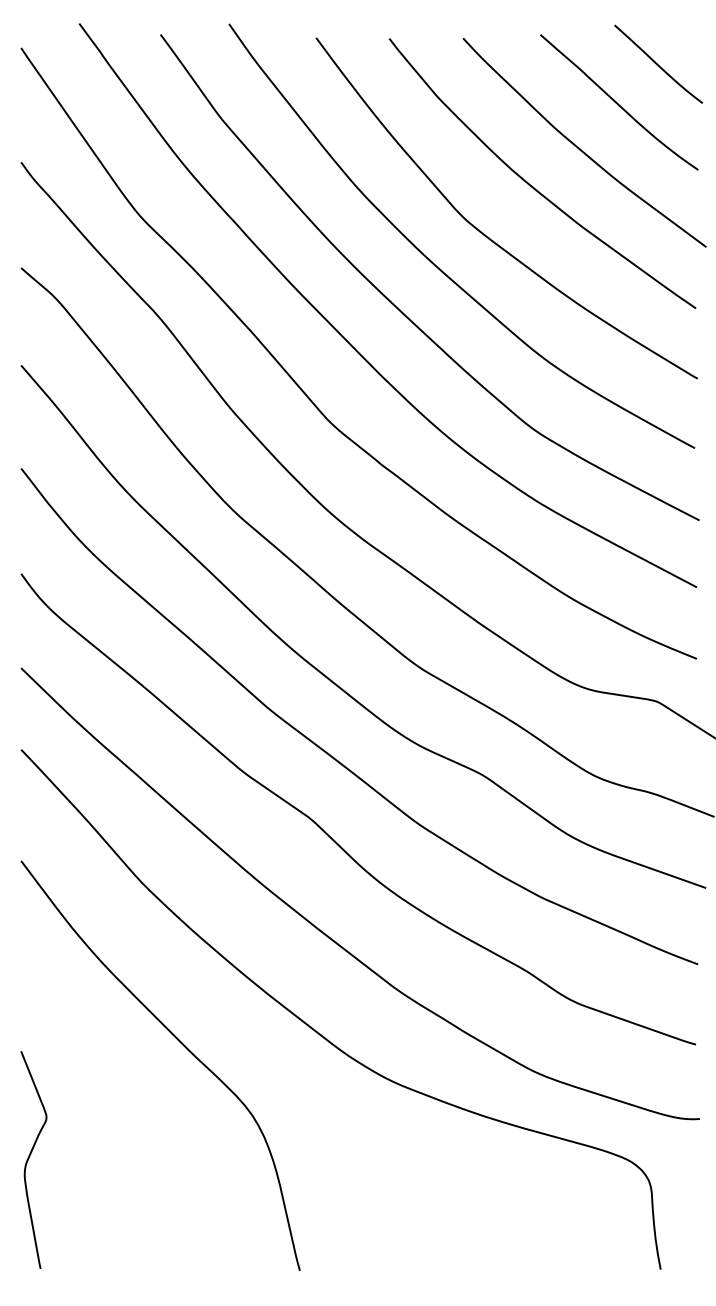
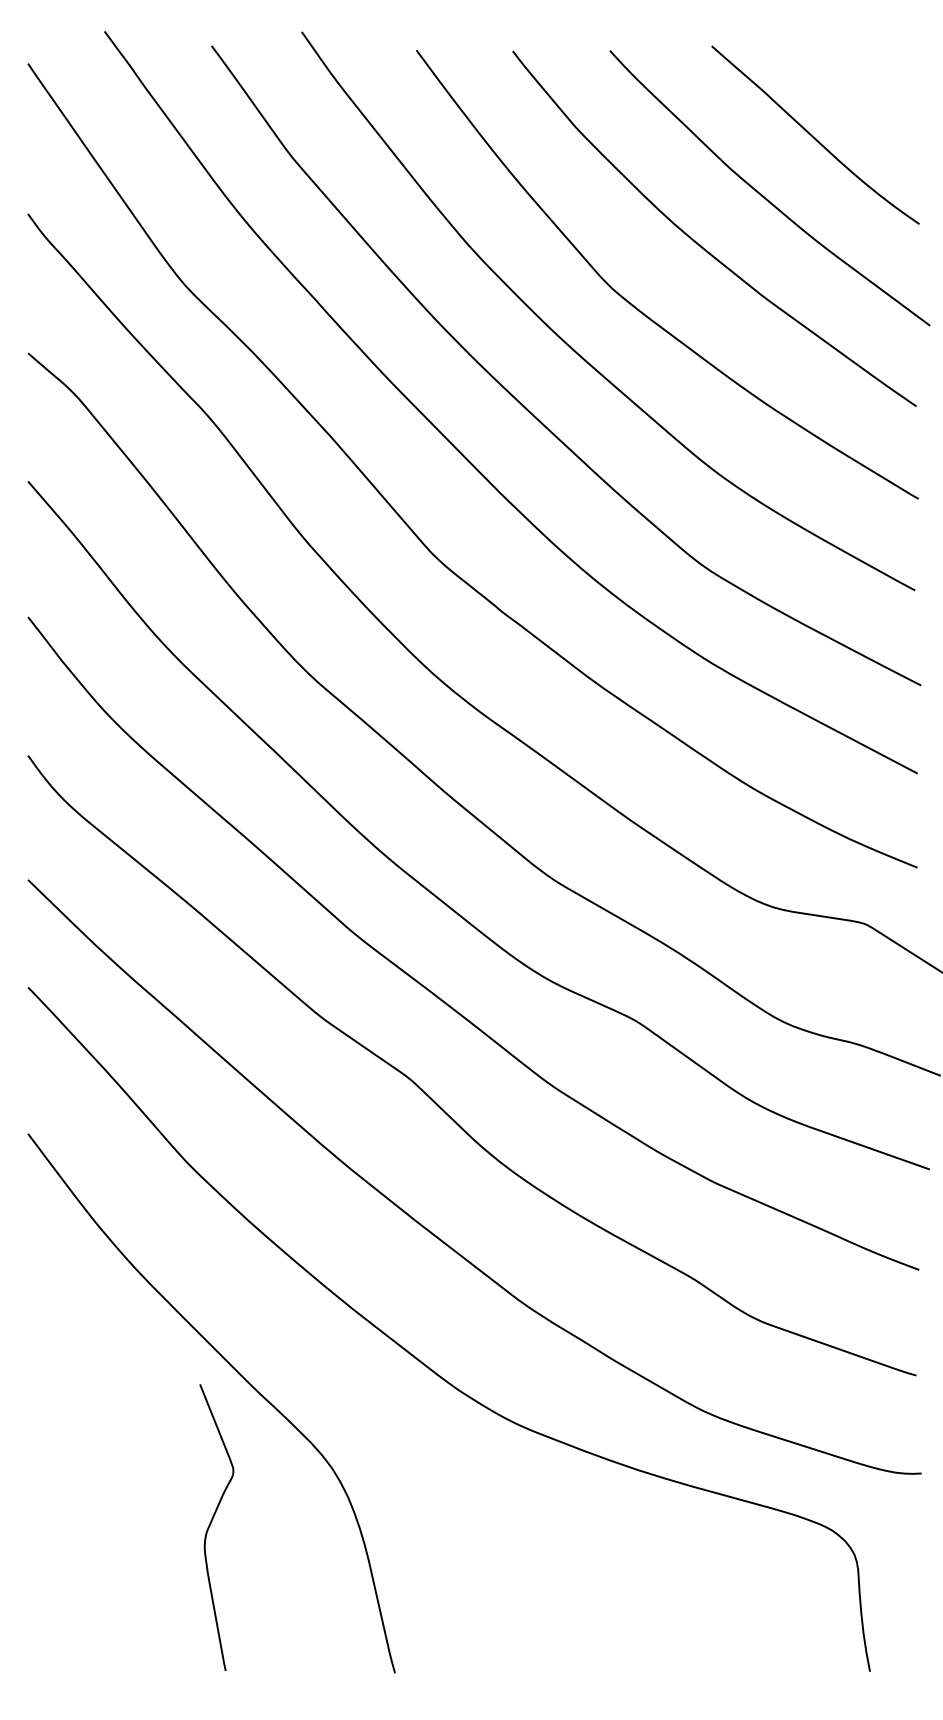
curve: (658, 63) -> (866, 84), removed
curve: (29, 1159) -> (210, 1526), moved

